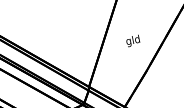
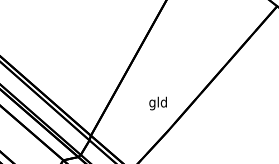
text: (132, 41) -> (157, 103), moved

